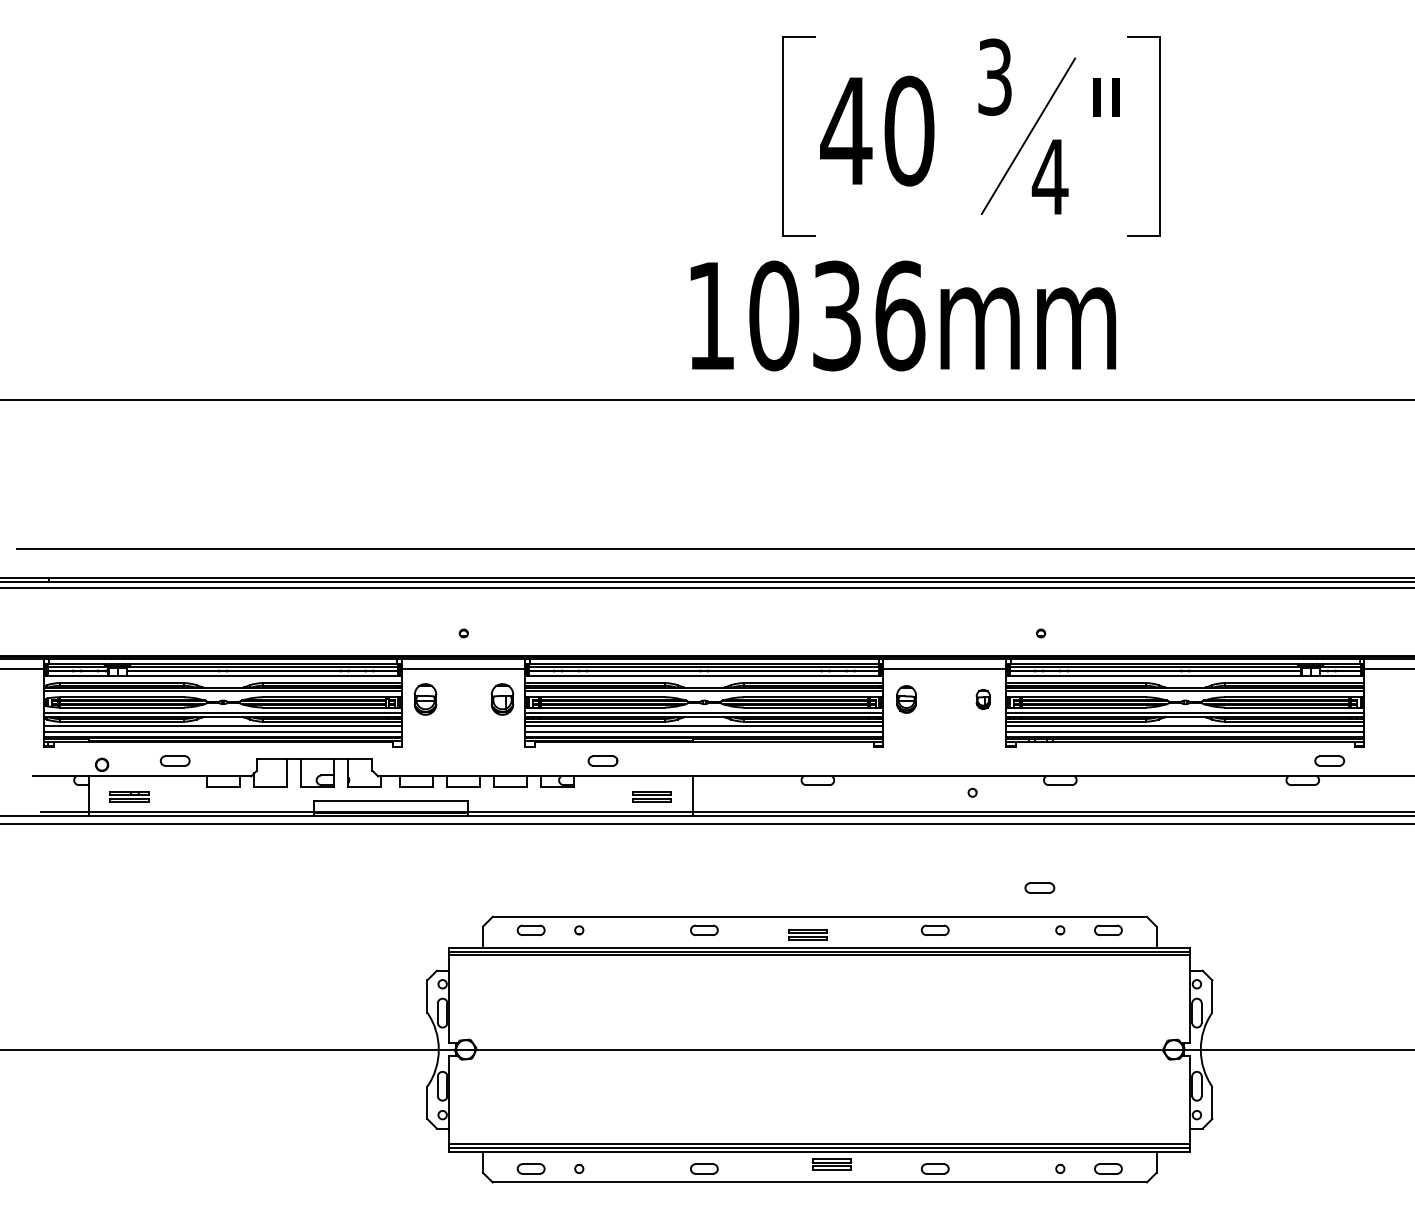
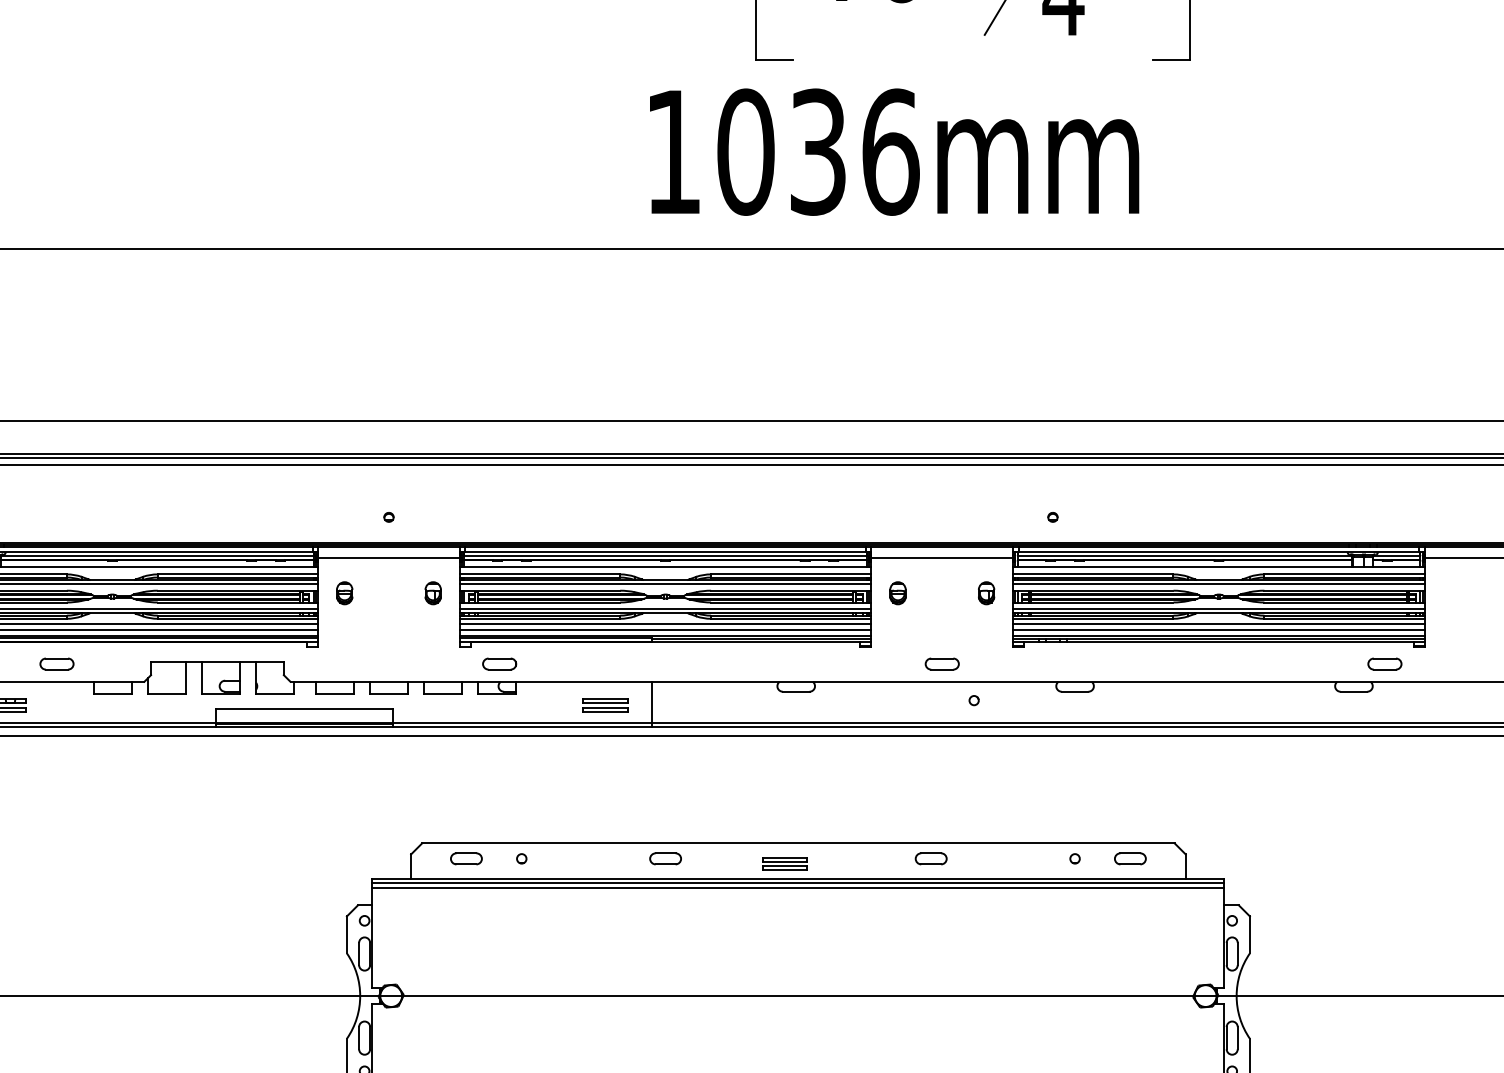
part: (424, 699) -> (343, 593), size x0.62
part: (501, 699) -> (432, 593), size x0.62
part: (905, 699) -> (896, 593), size x0.71
part: (602, 760) -> (499, 663), moved
part: (1039, 887) -> (941, 663), moved

